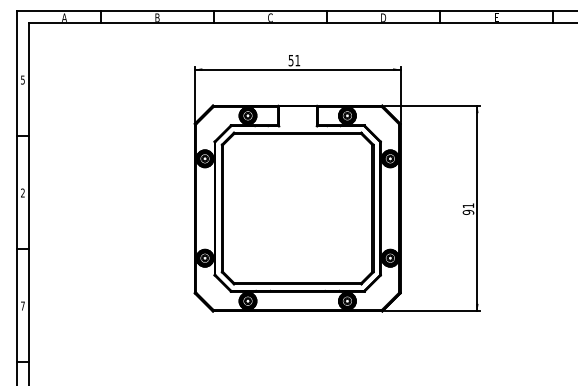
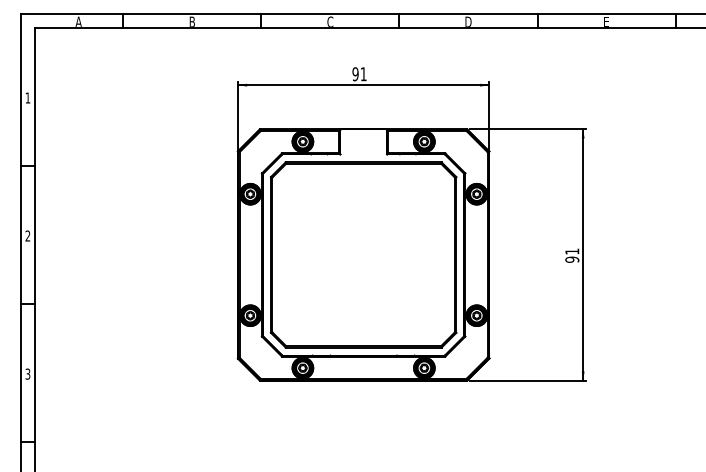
text: (291, 59) -> (355, 73), 51 -> 91
text: (22, 79) -> (27, 97), 5 -> 1
text: (22, 305) -> (27, 373), 7 -> 3

